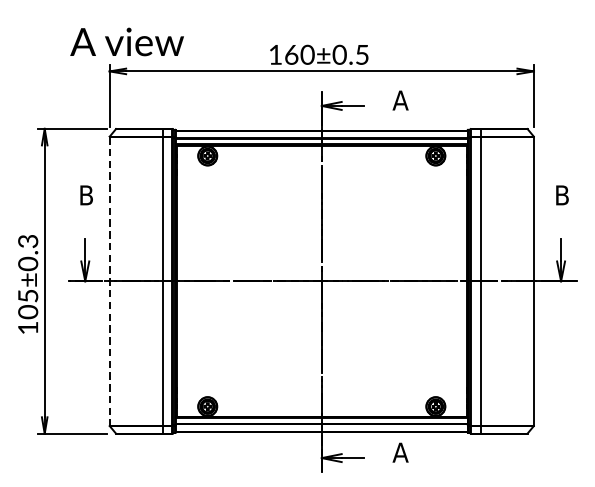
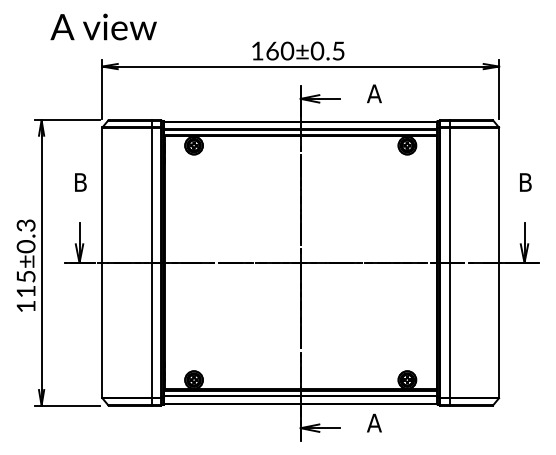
text: (126, 41) -> (103, 26), moved
line: (109, 280) -> (102, 262), dashed -> solid
text: (27, 311) -> (25, 291), 105±0.3 -> 115±0.3

